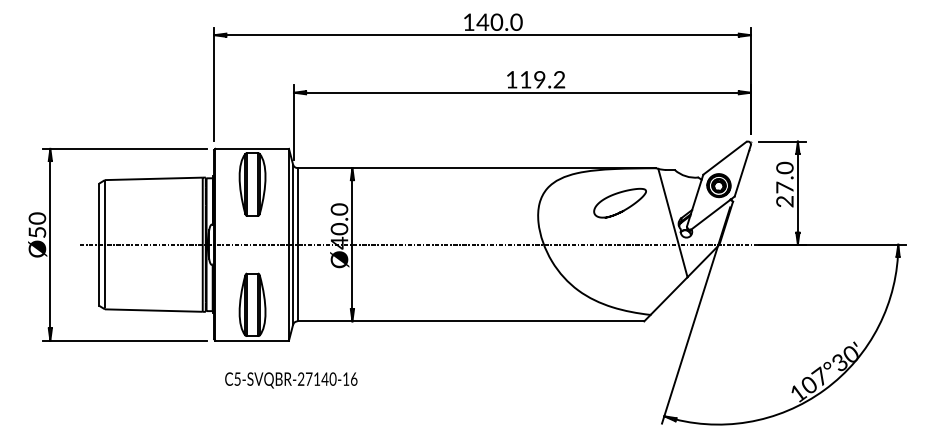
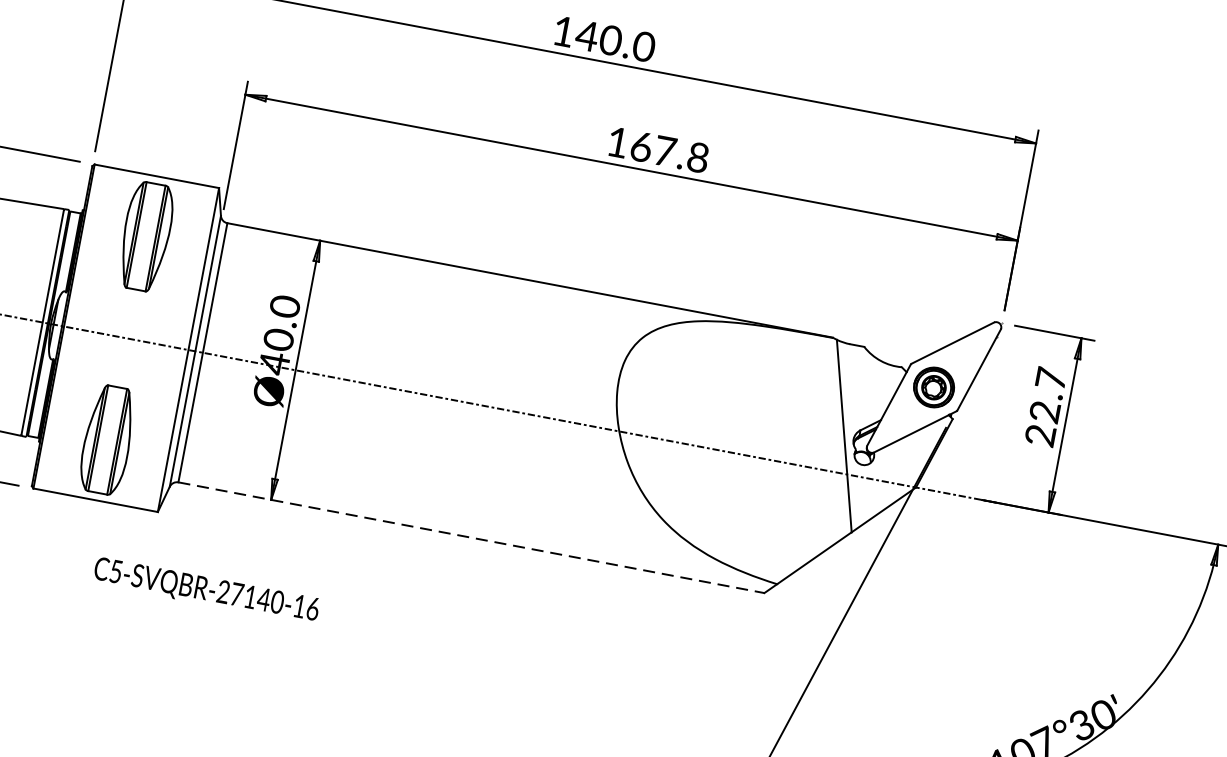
text: (542, 79) -> (669, 151), 119.2 -> 167.8
text: (784, 177) -> (1047, 394), 27.0 -> 22.7
curve: (623, 209) -> (765, 397), removed
line: (471, 321) -> (472, 538), solid -> dashed
text: (291, 380) -> (206, 591), moved

